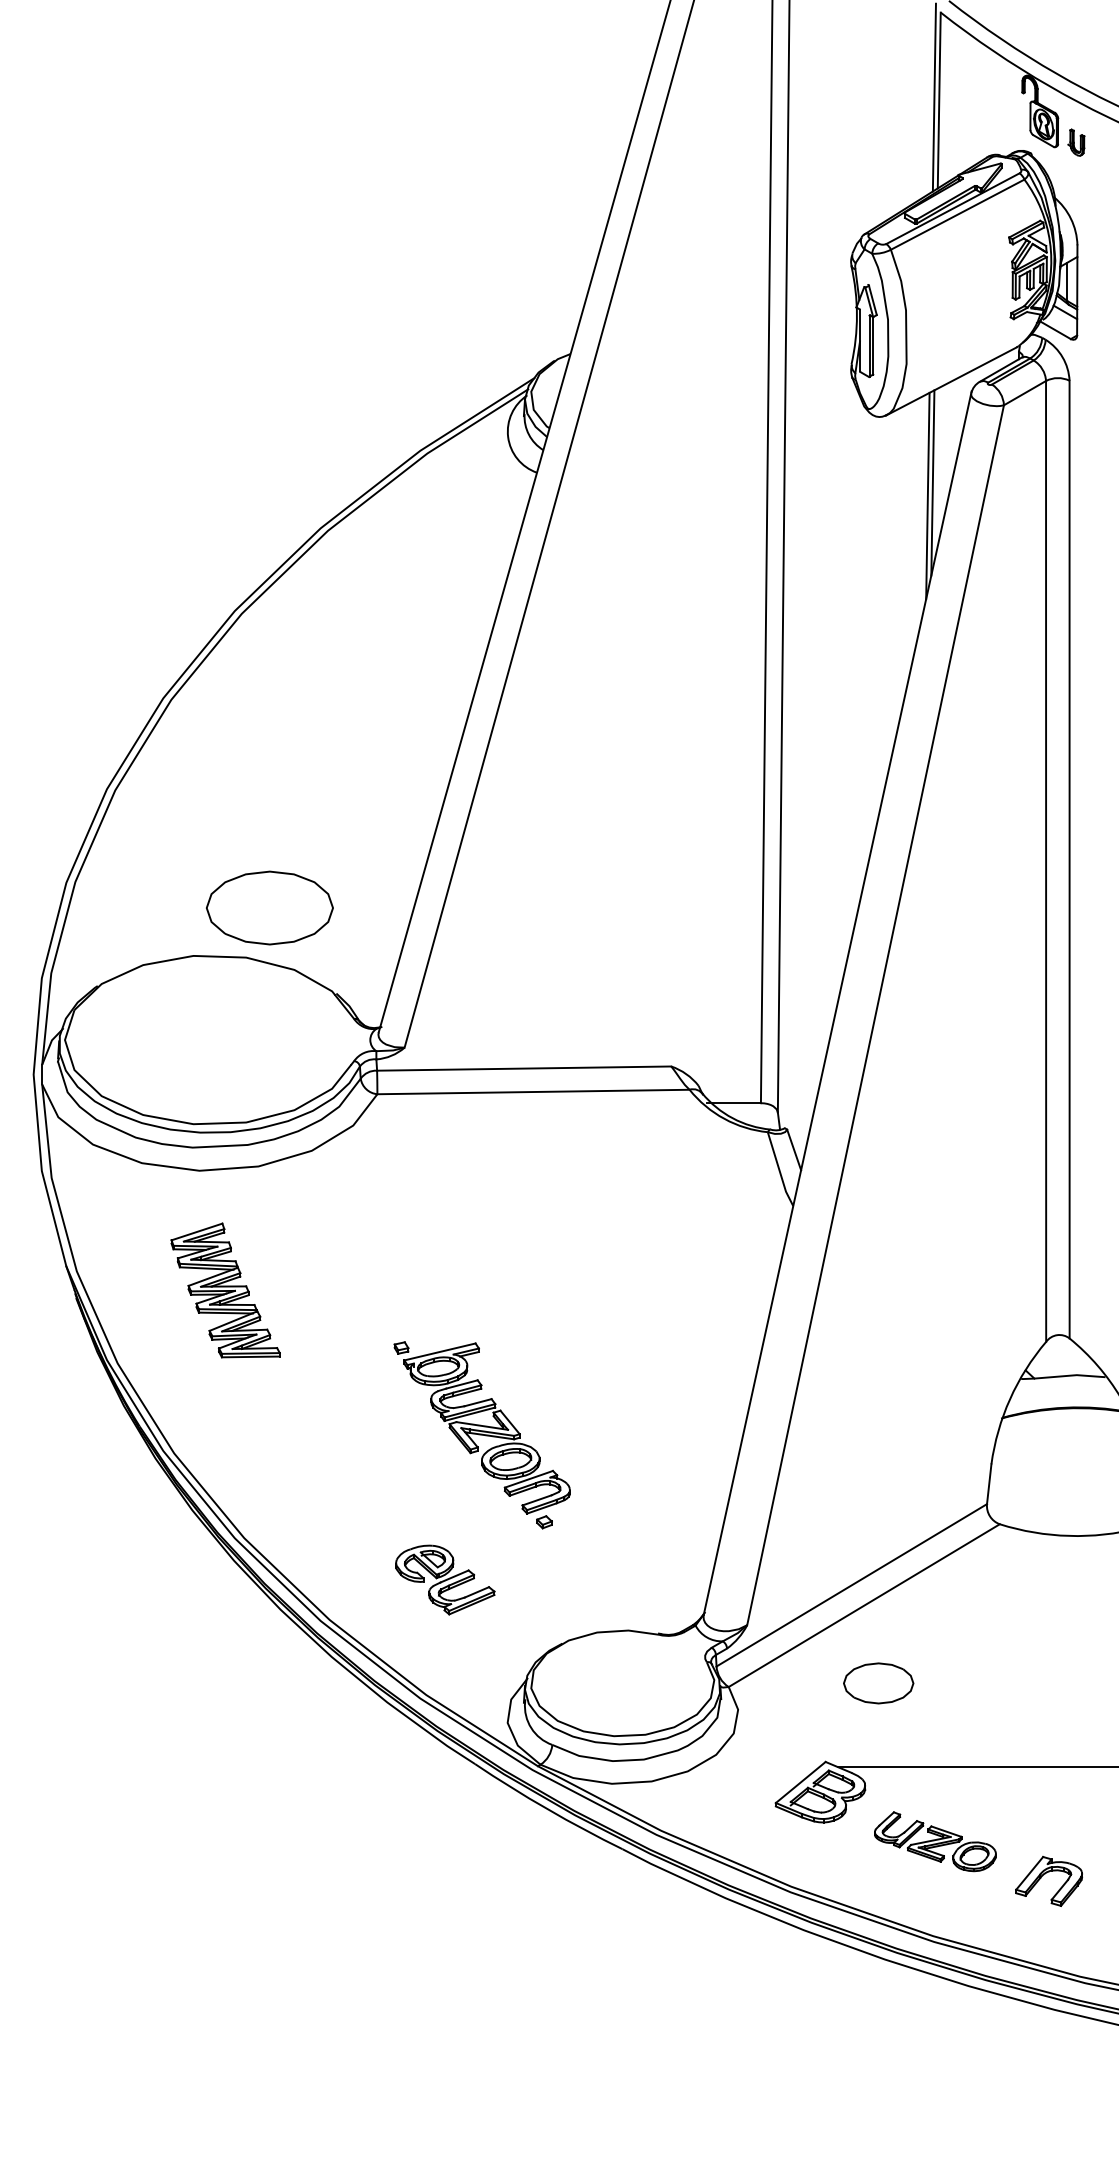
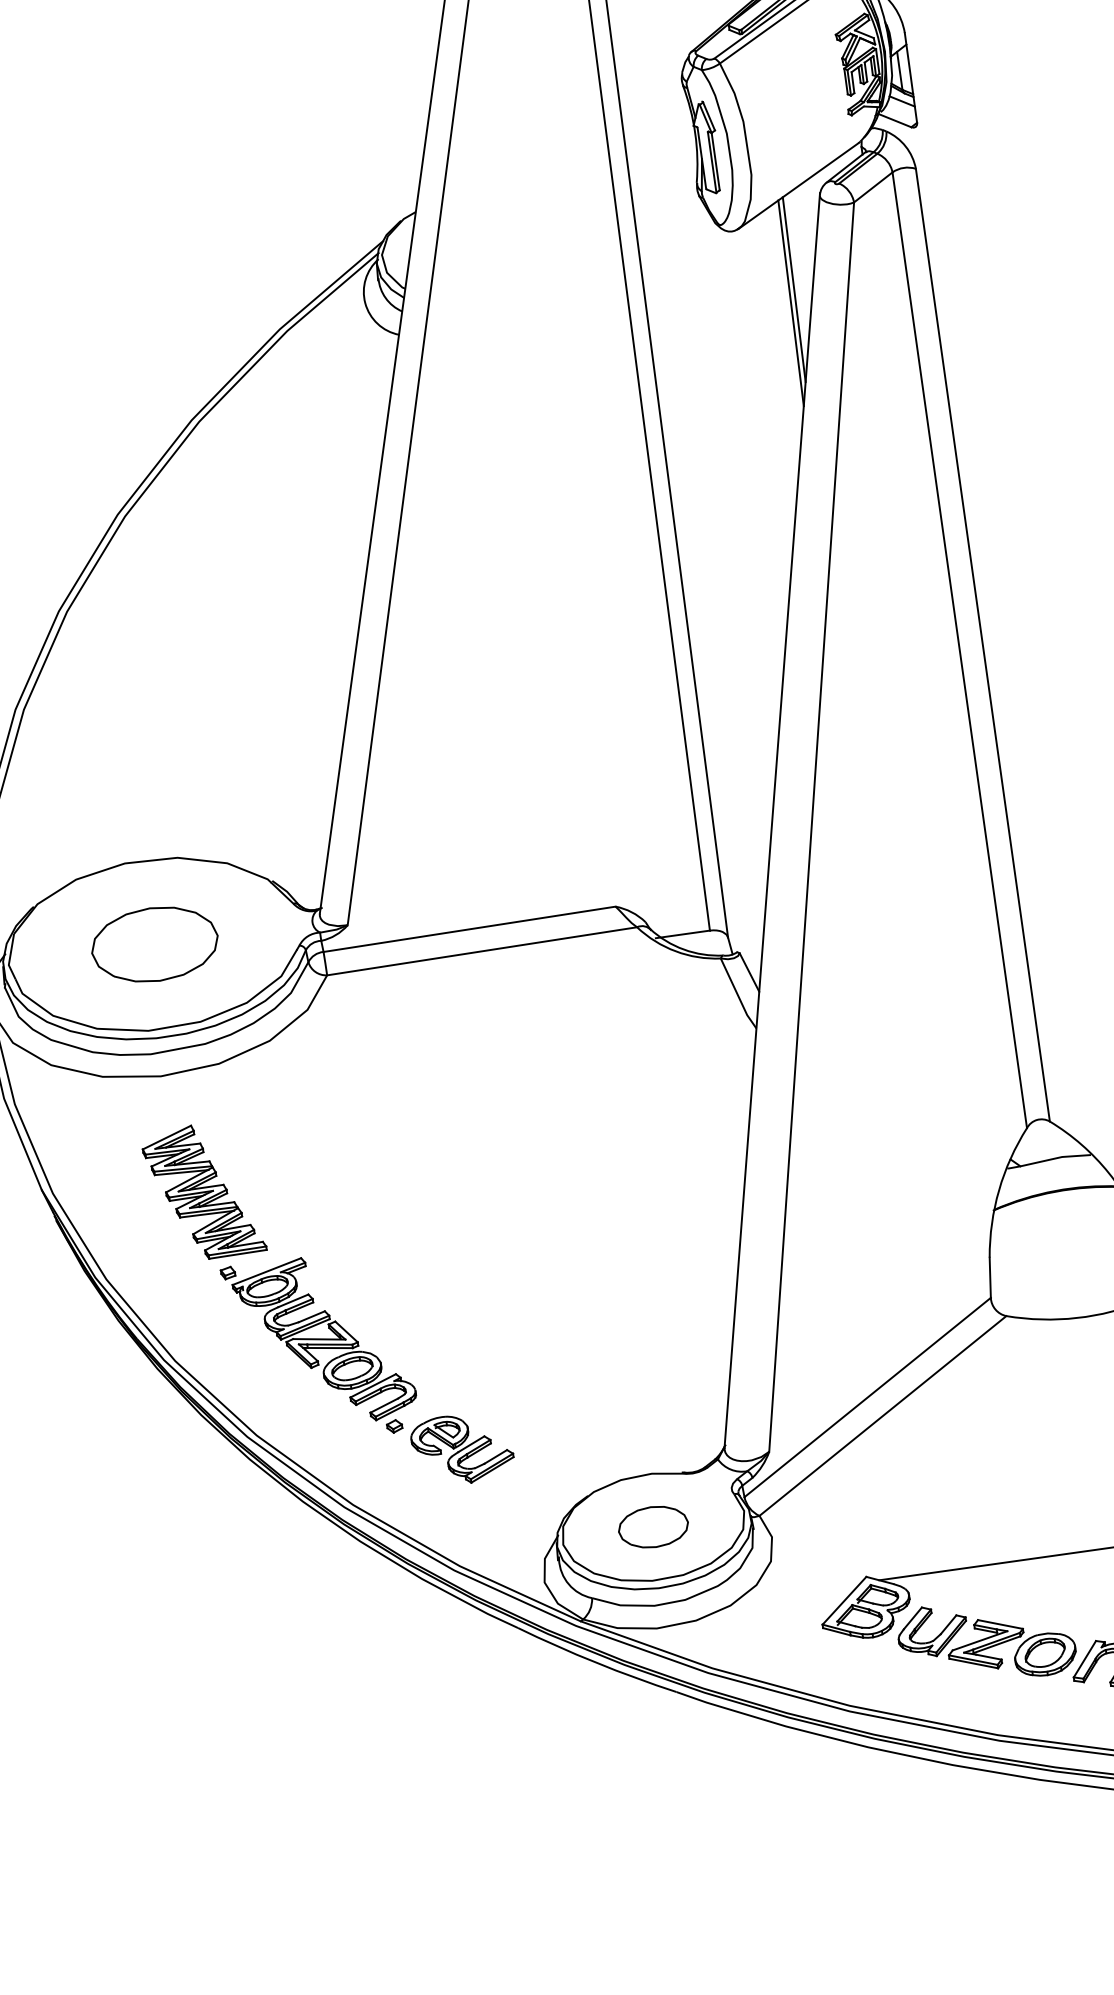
part: (269, 907) -> (154, 944), moved
part: (481, 1435) -> (319, 1348), moved
part: (878, 1683) -> (653, 1527), moved
part: (935, 1841) -> (986, 1640), size x1.43

